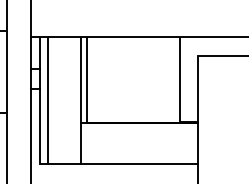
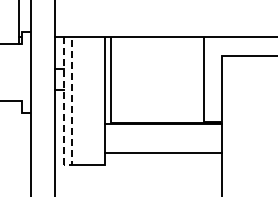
line: (44, 163) -> (68, 164), solid -> dashed
line: (138, 163) -> (162, 152), moved

